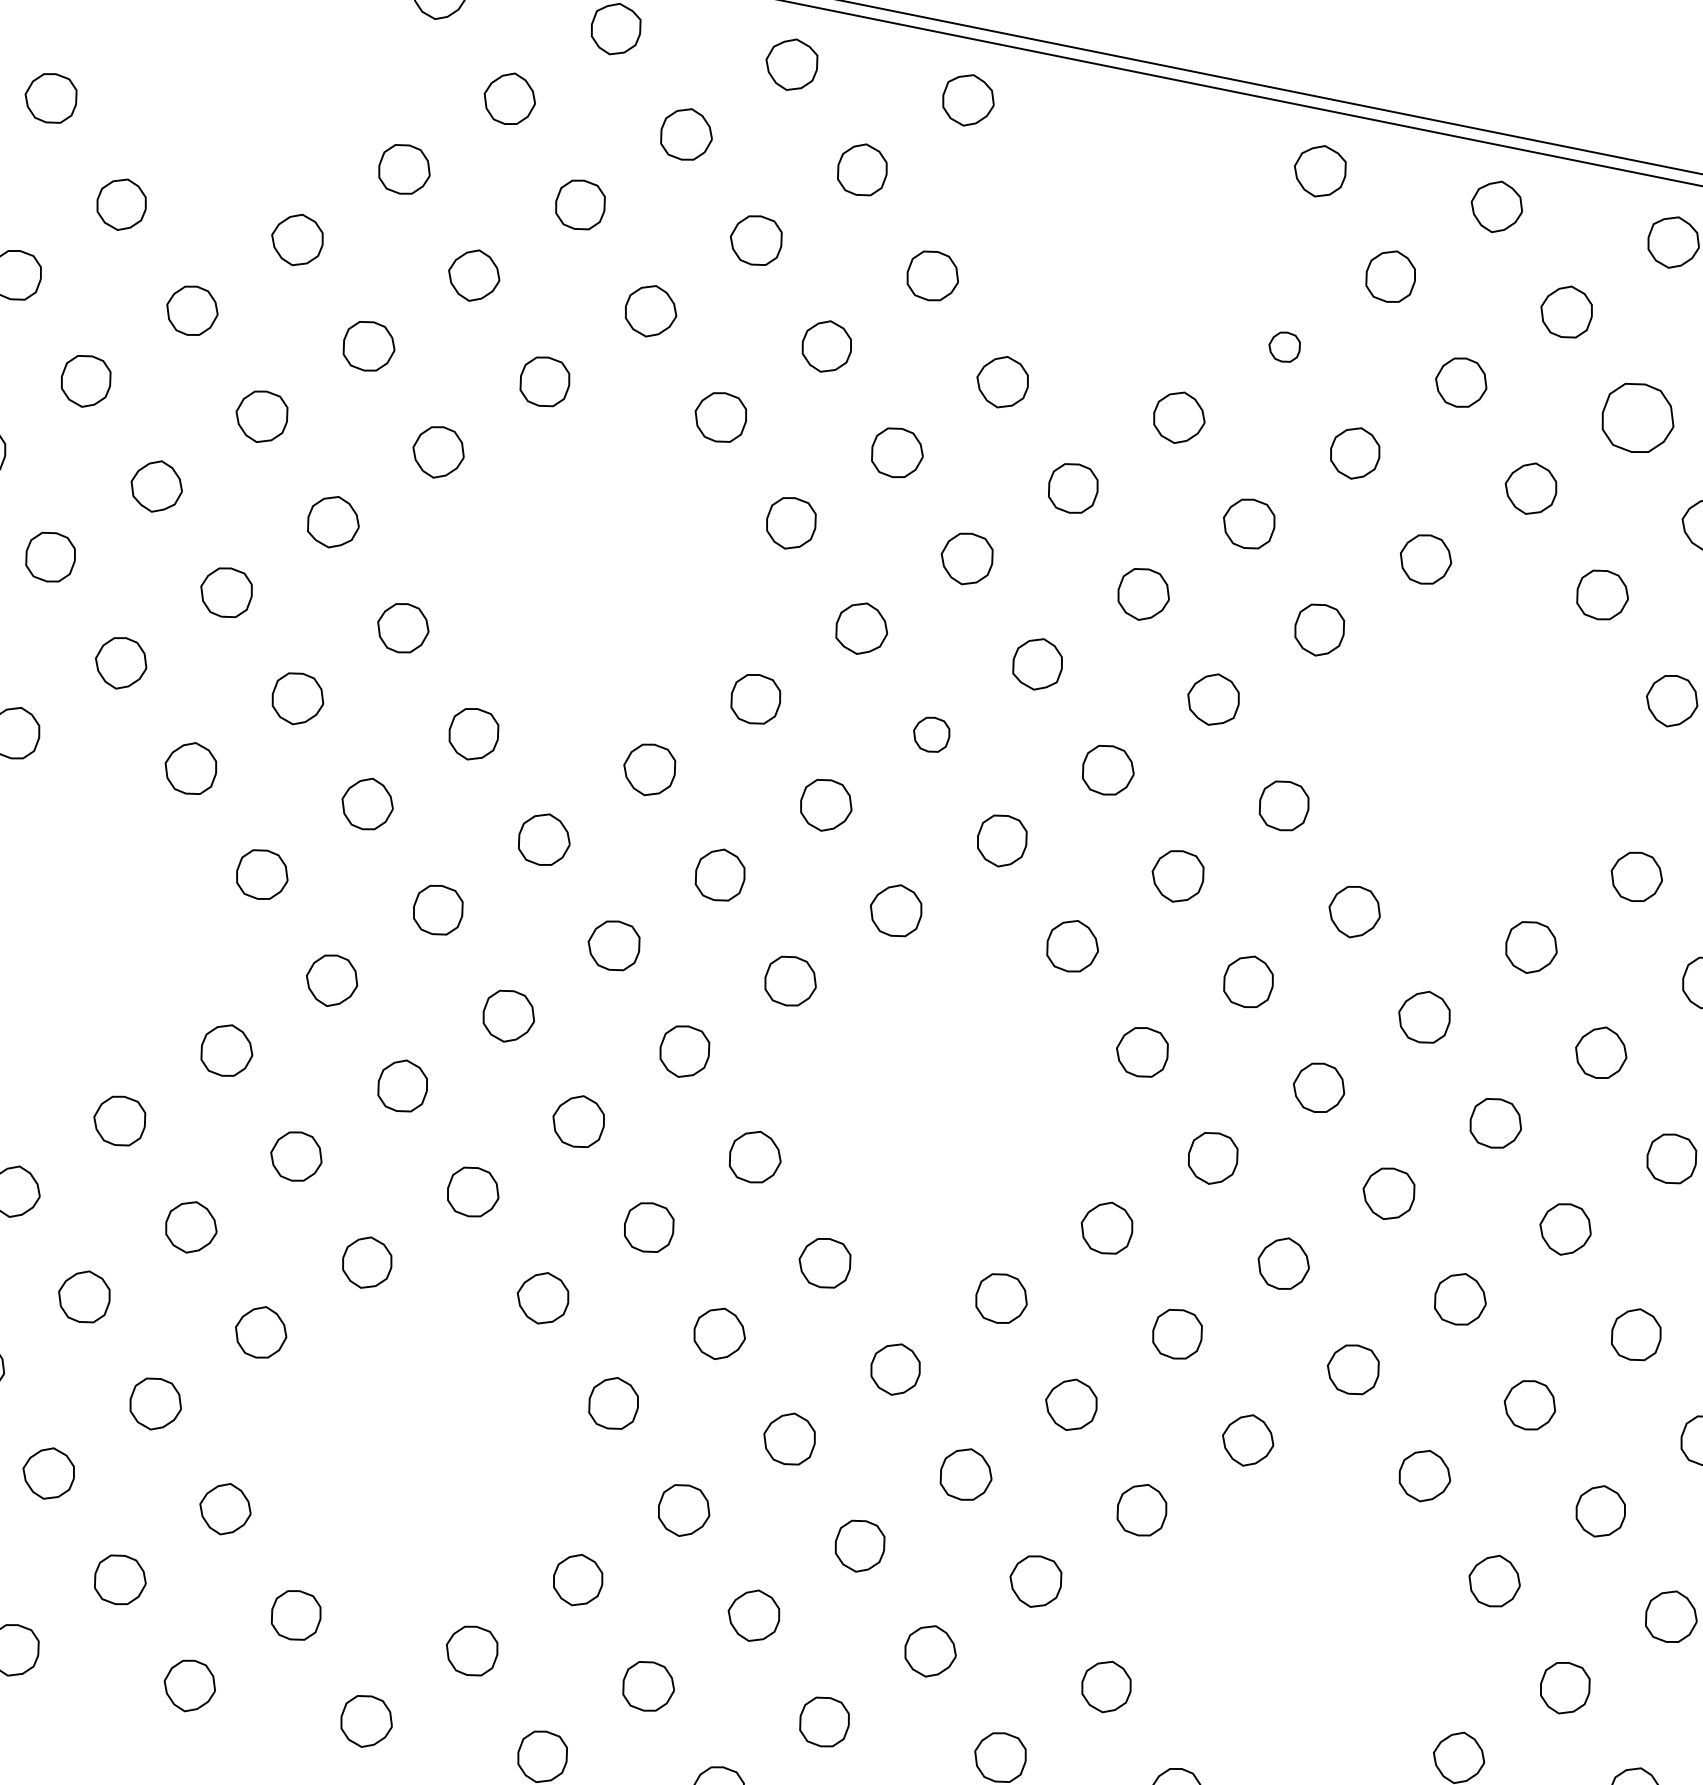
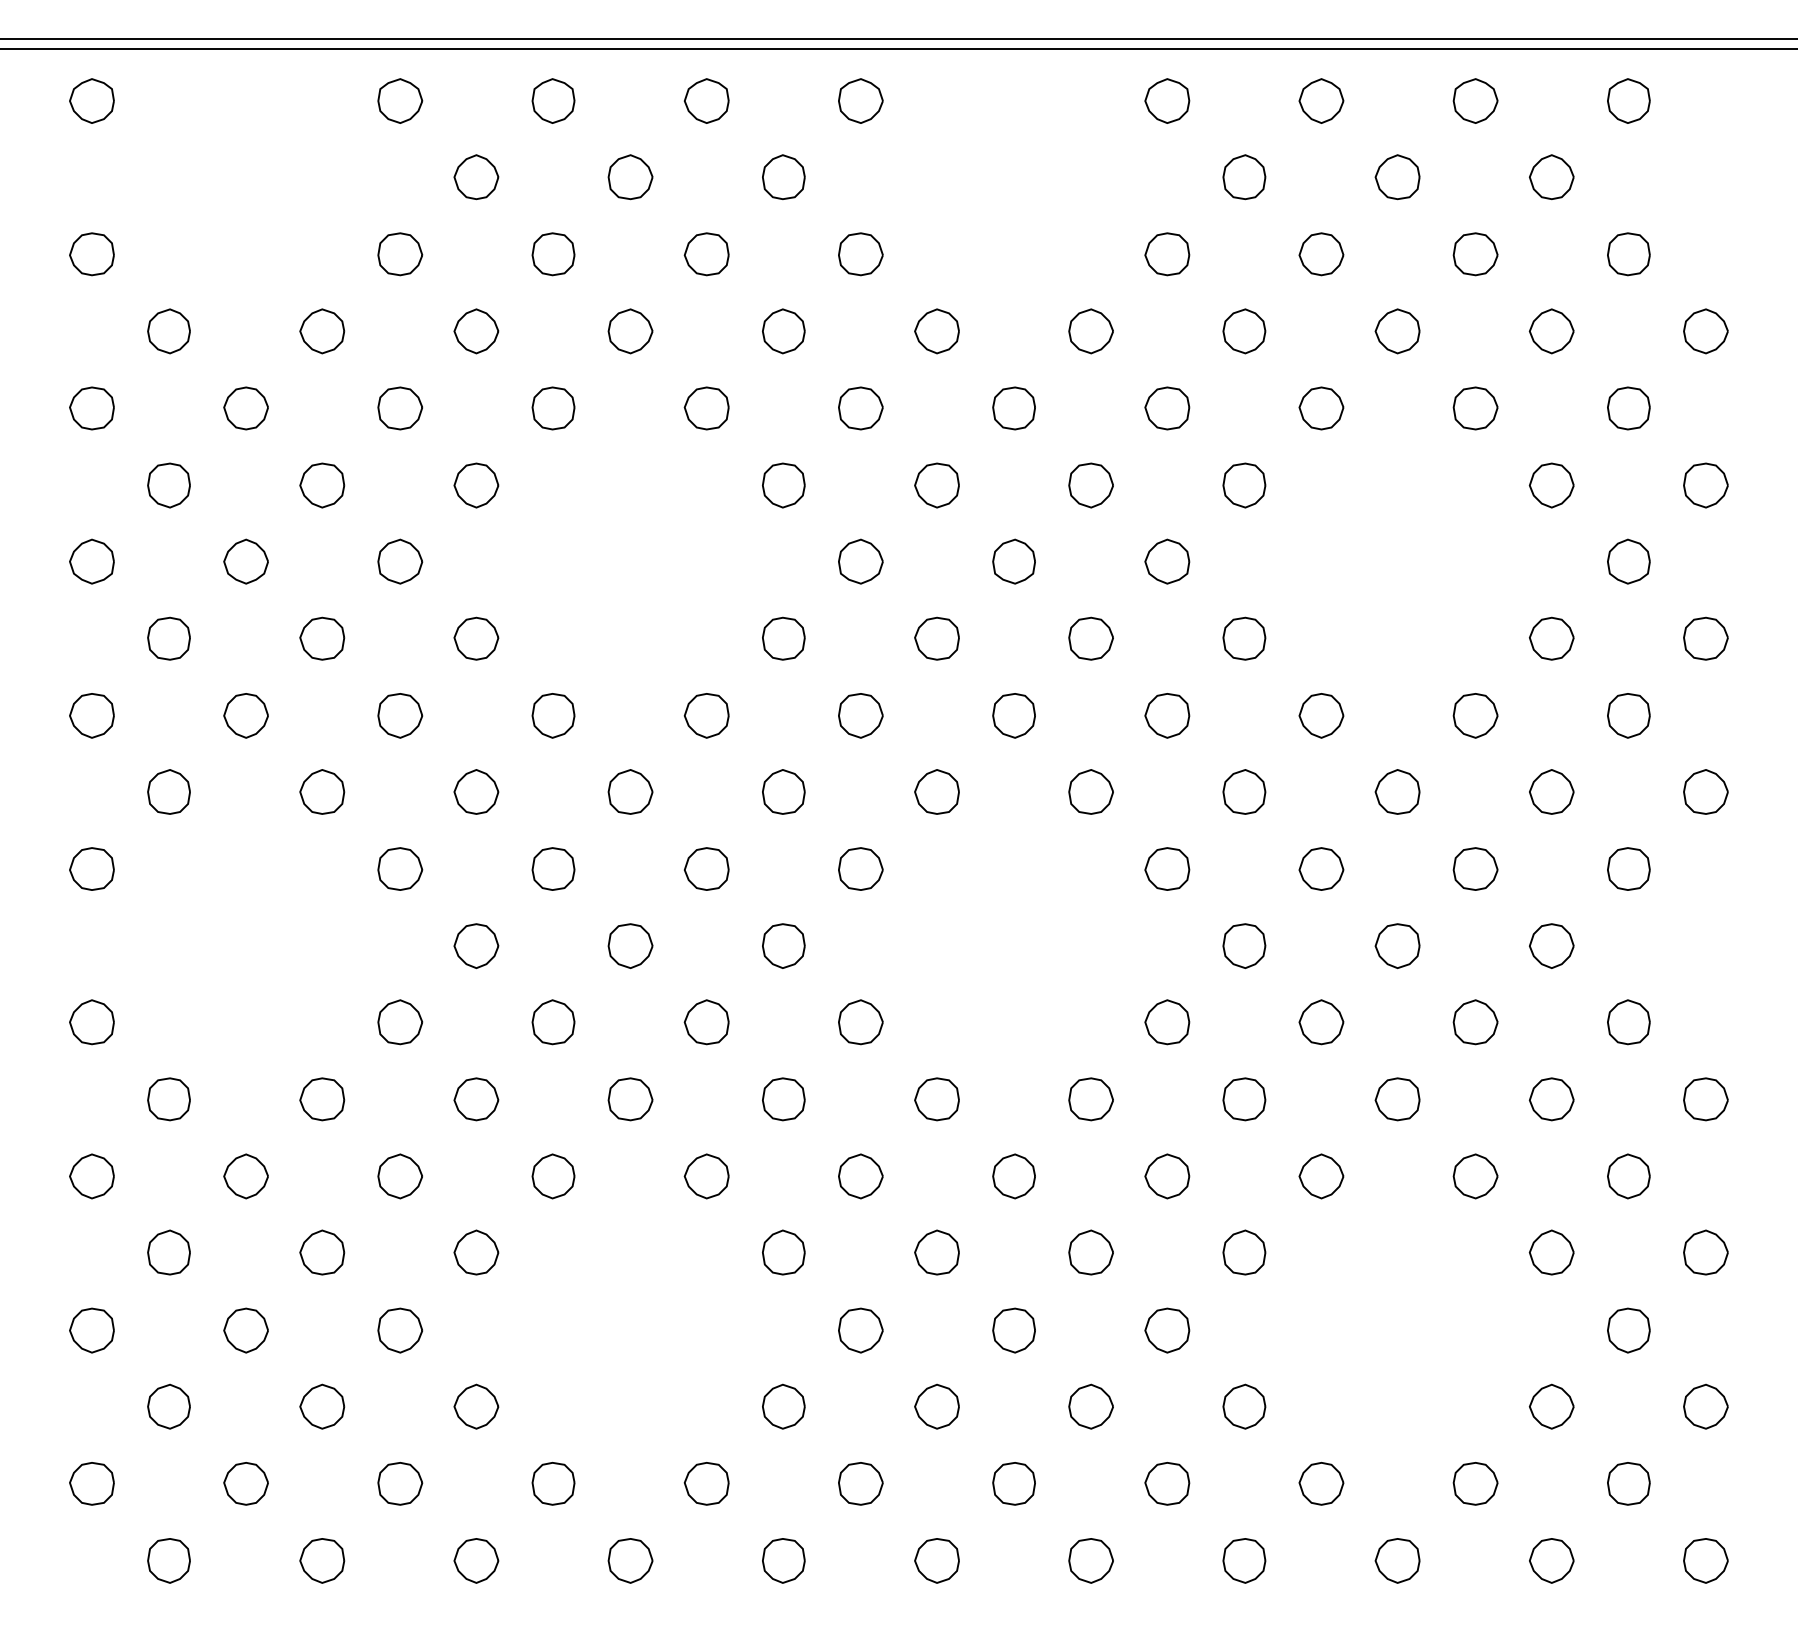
part: (1284, 347) -> (1167, 254), size x1.67
part: (1638, 418) -> (1475, 254), size x0.71
part: (930, 734) -> (936, 638), size x1.43

